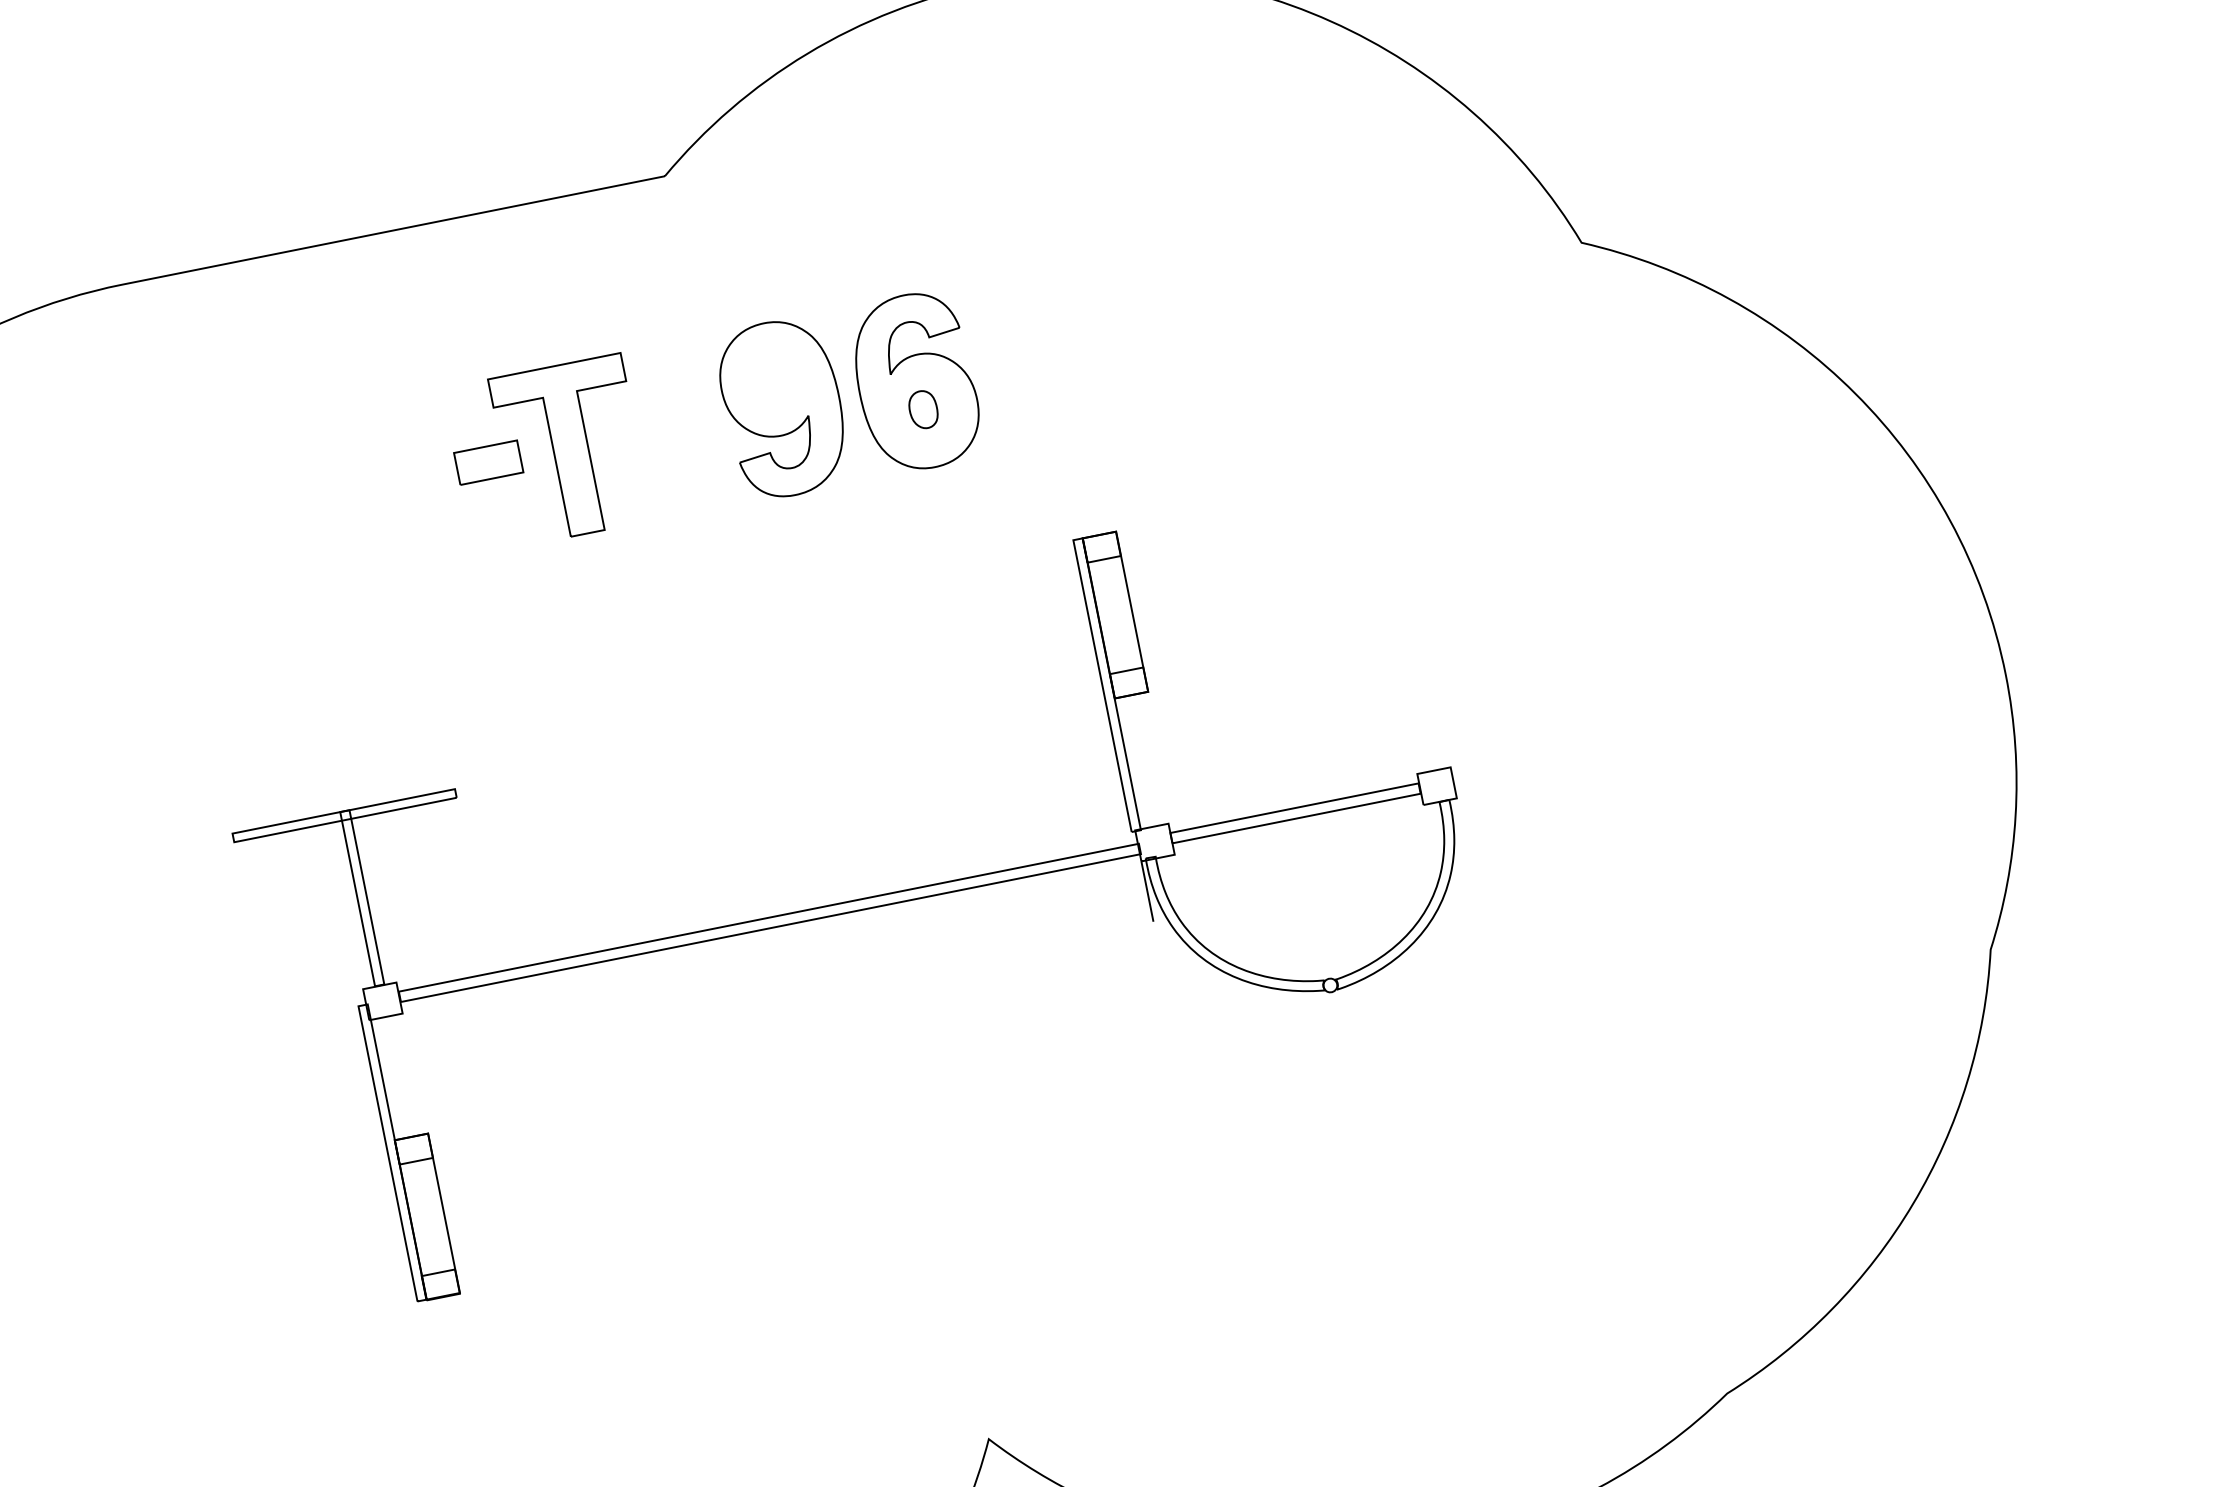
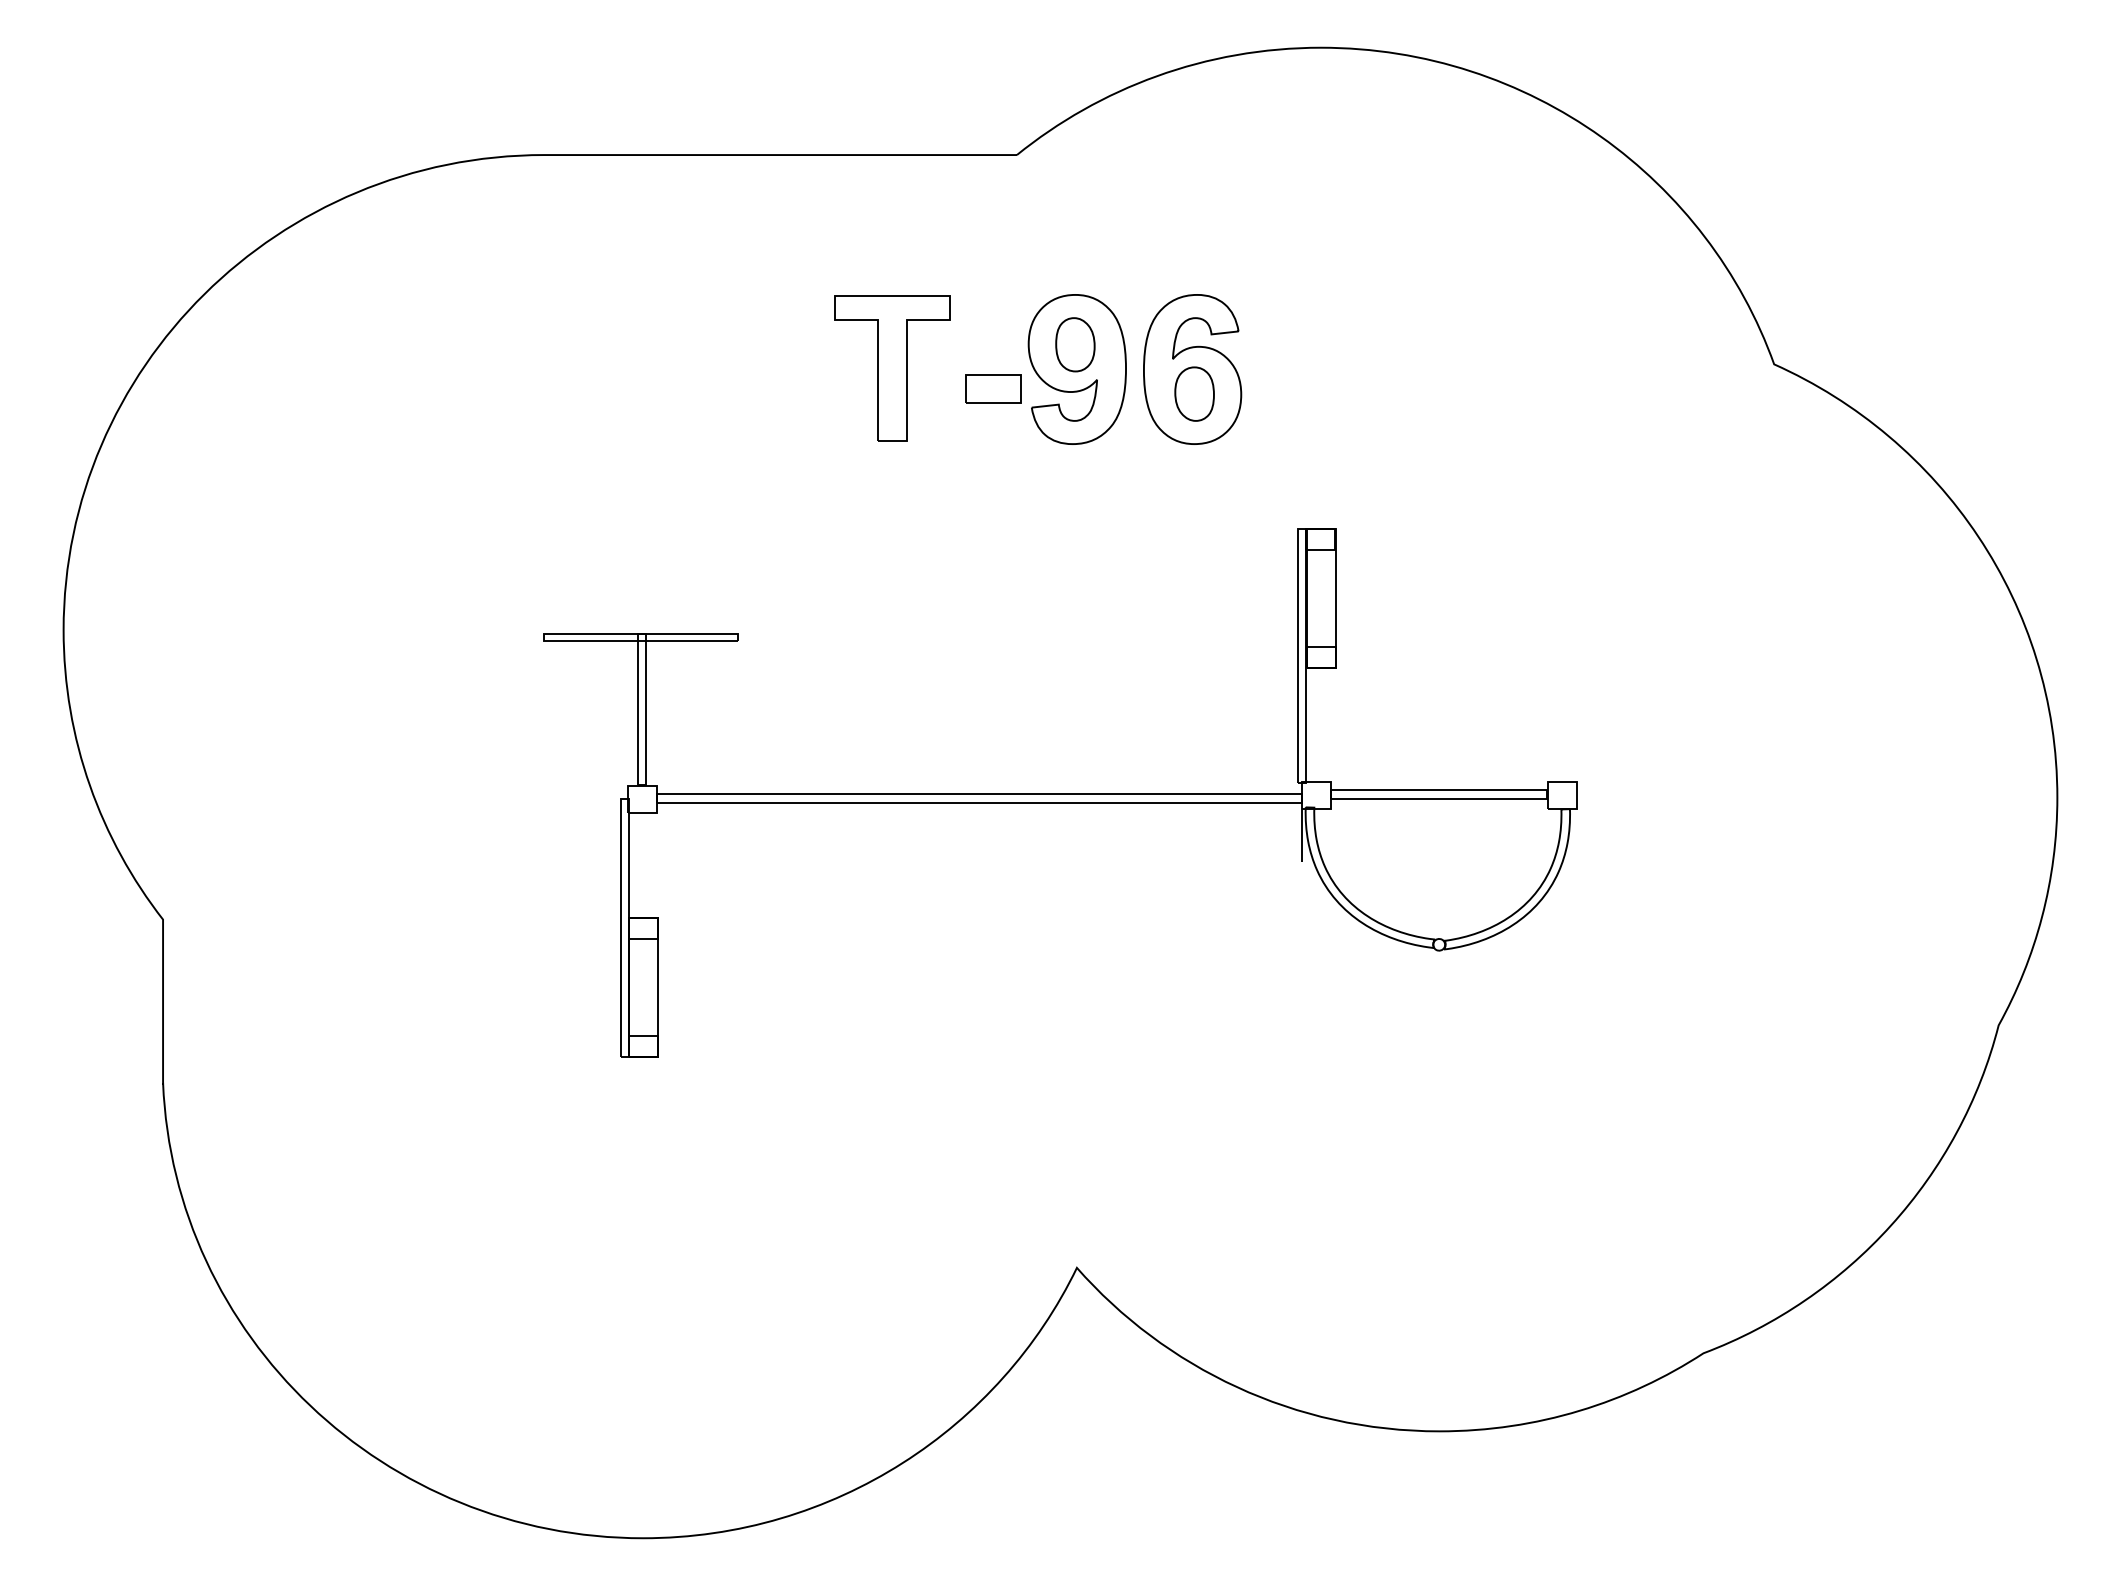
part: (775, 380) -> (1075, 344), added
part: (923, 409) -> (1194, 393), size x1.67
part: (488, 462) -> (993, 388), moved

